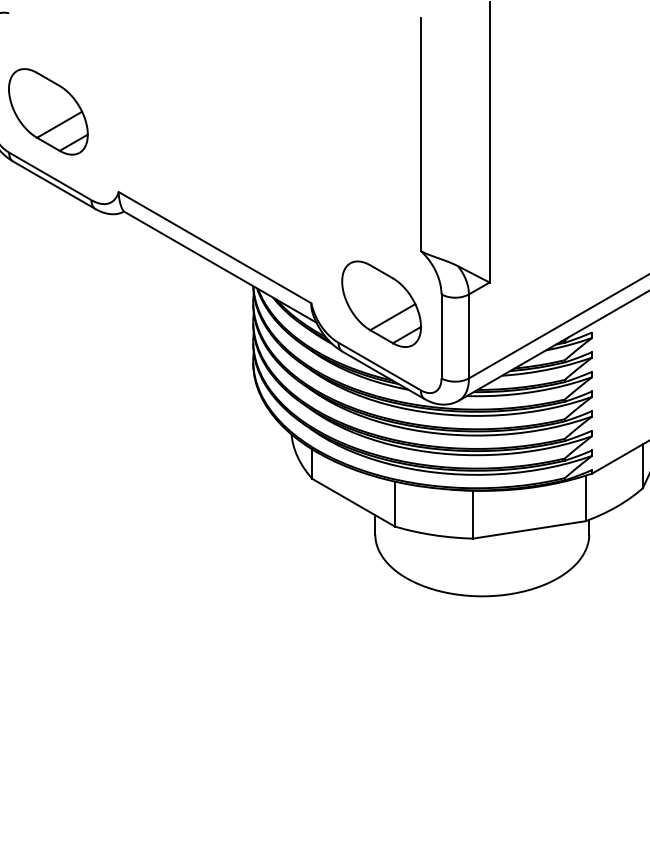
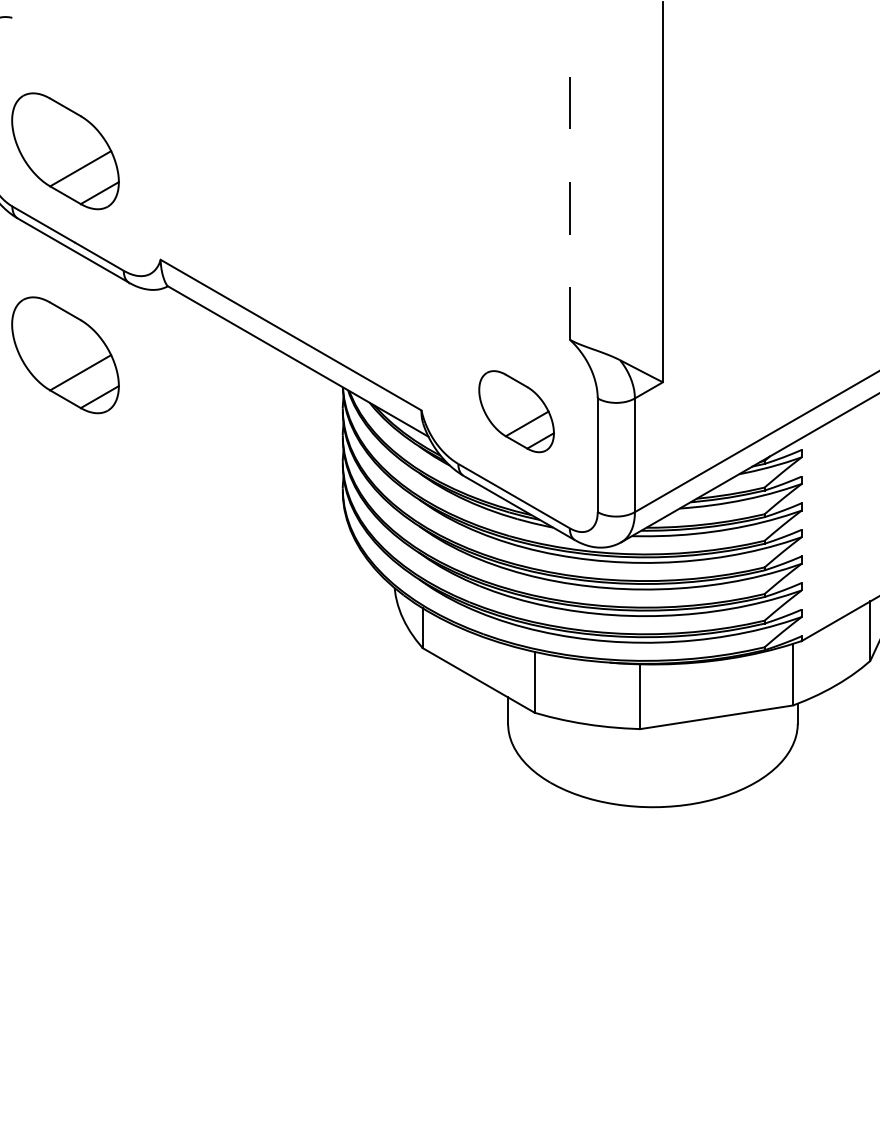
line: (420, 134) -> (569, 181), solid -> dashed
part: (48, 262) -> (65, 355), added
part: (381, 304) -> (516, 411), size x0.7

